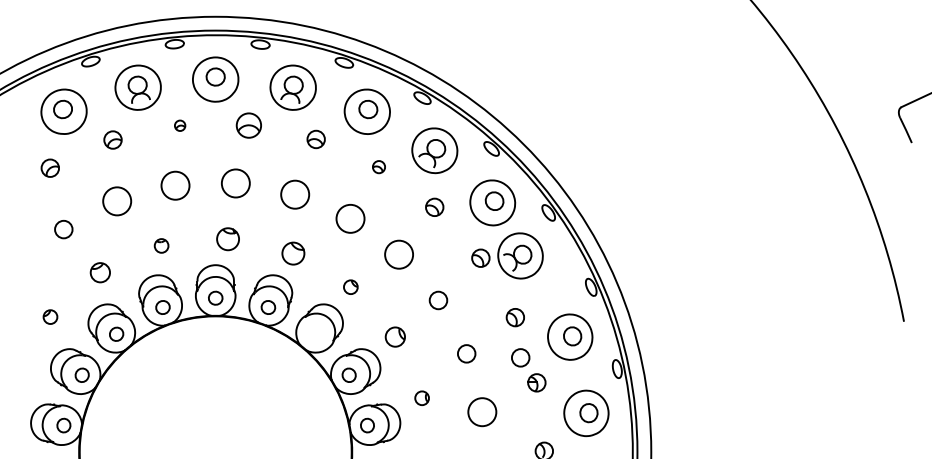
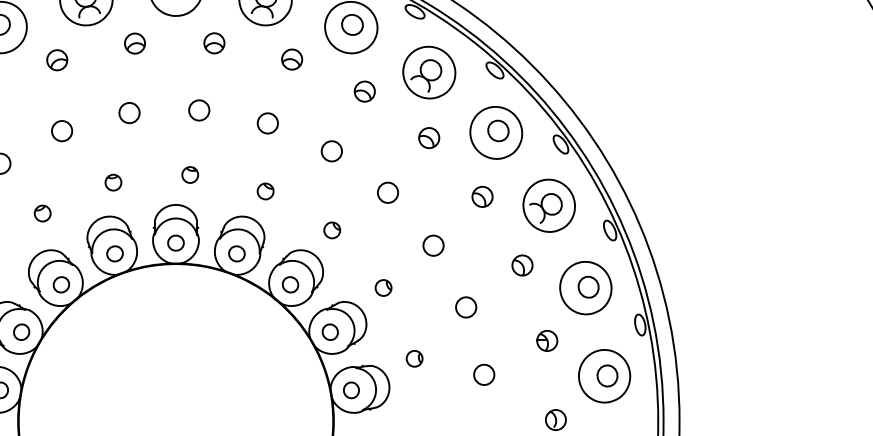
part: (248, 124) -> (213, 42), size x0.71
part: (179, 125) -> (134, 43), size x1.67
part: (378, 166) -> (364, 90), size x1.43
circle: (235, 183) -> (198, 110), size x0.62
circle: (175, 185) -> (129, 112), size x0.62
circle: (294, 194) -> (267, 123), size x0.62
circle: (116, 201) -> (61, 131), size x0.62
circle: (350, 218) -> (331, 150), size x0.62
part: (227, 239) -> (189, 175), size x0.62
part: (292, 253) -> (264, 191), size x0.62
circle: (398, 254) -> (387, 192), size x0.62
part: (520, 255) -> (549, 205), moved
part: (100, 272) -> (42, 213), size x0.71
part: (314, 333) -> (290, 283), added
part: (394, 336) -> (382, 287), size x0.71
circle: (520, 357) -> (528, 311), removed
circle: (482, 411) -> (484, 374), size x0.62

